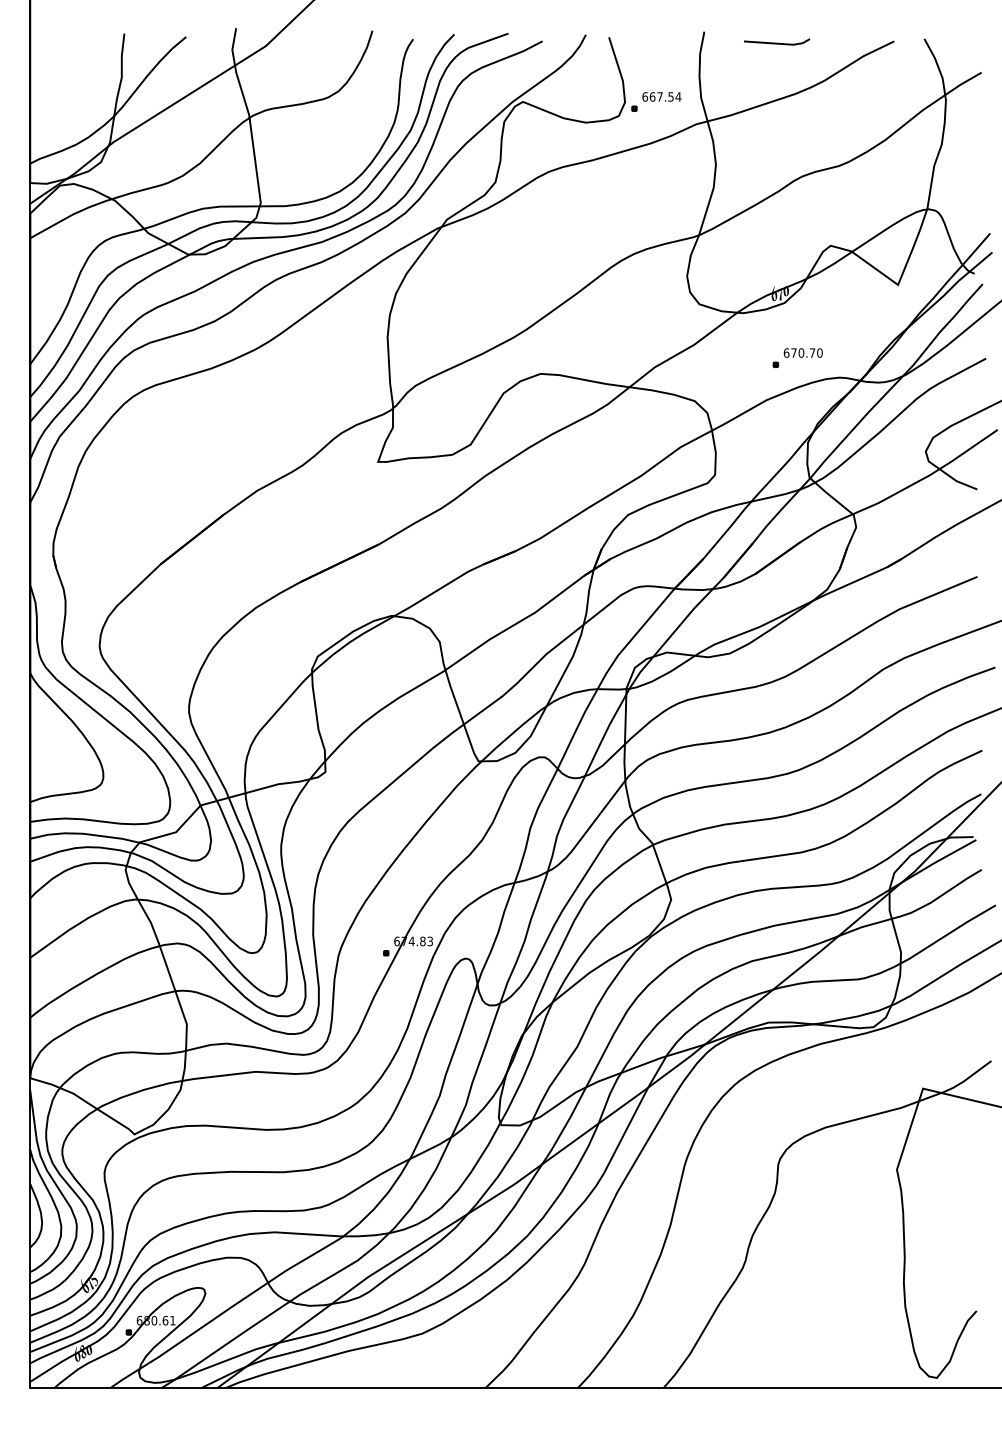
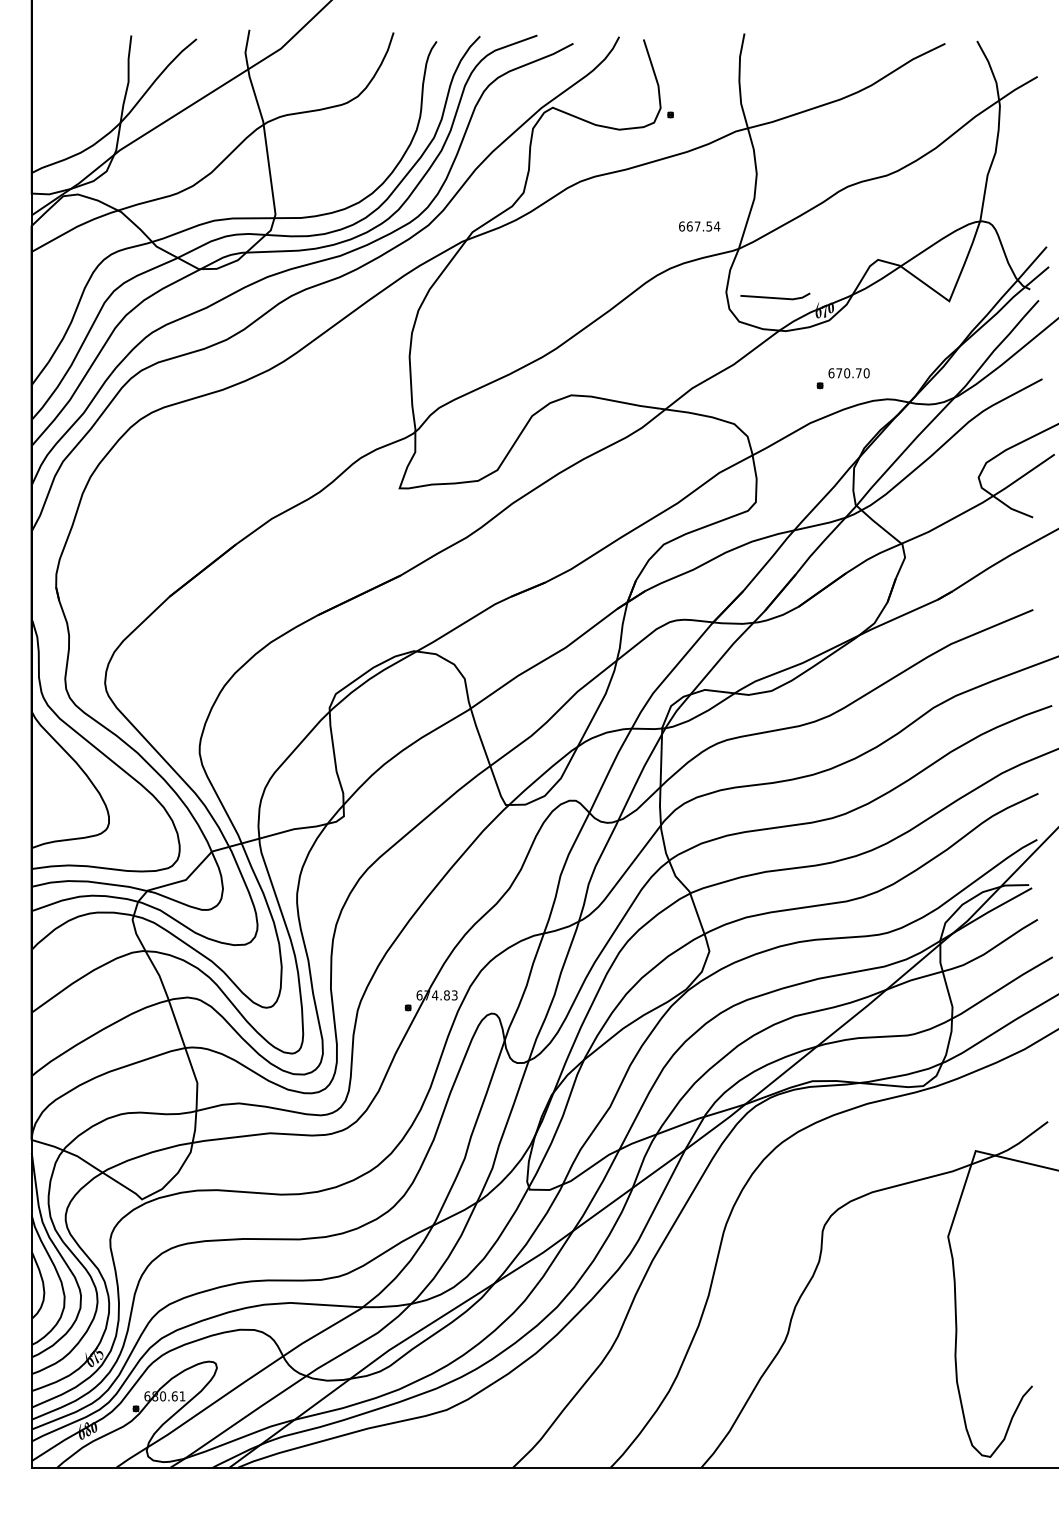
line: (777, 43) -> (775, 297), moved
text: (661, 96) -> (699, 226), moved

